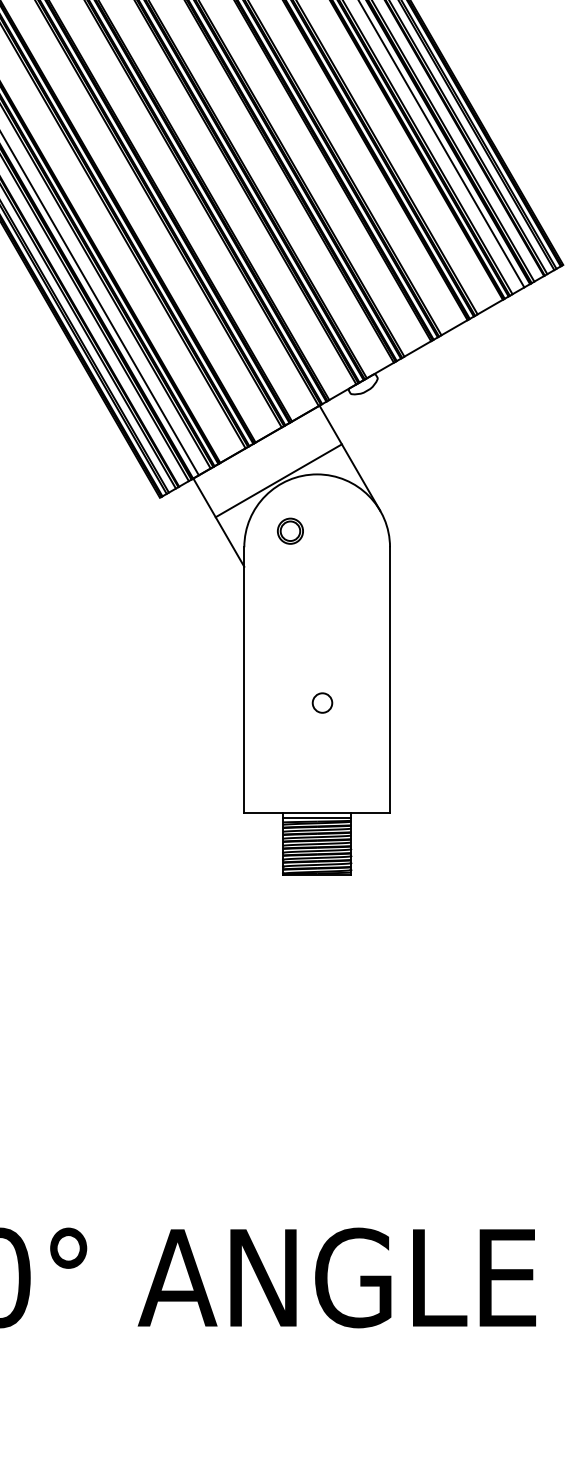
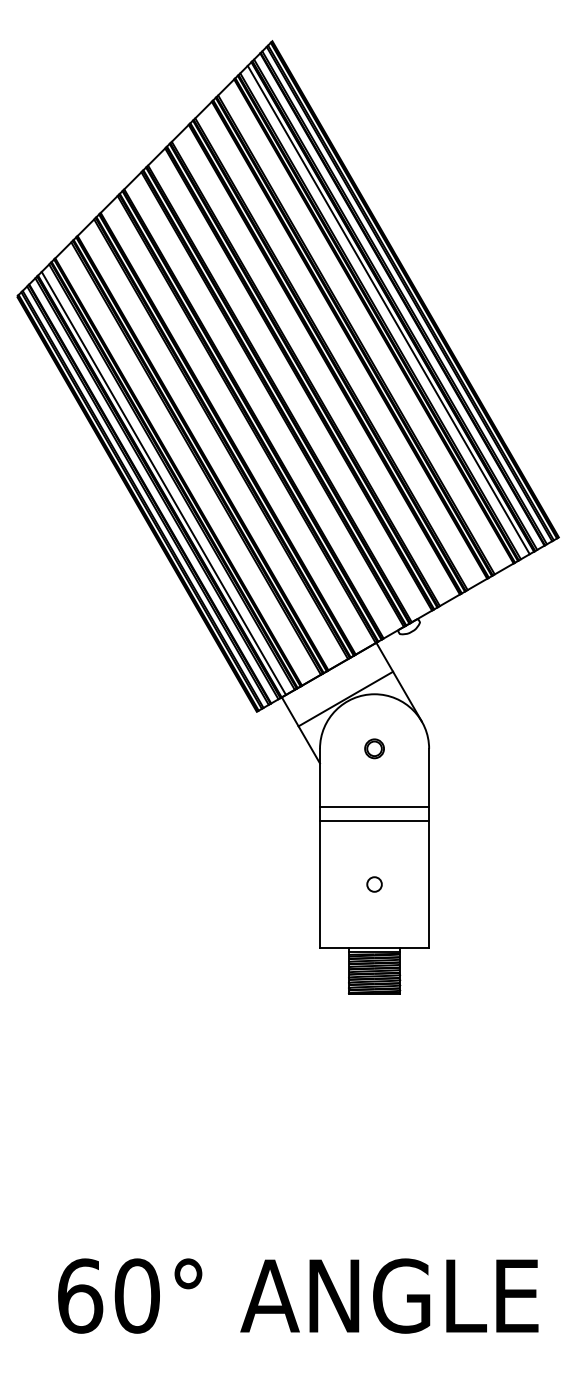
part: (290, 530) -> (374, 748), moved
line: (317, 625) -> (374, 807), added
line: (317, 642) -> (374, 820), added
circle: (322, 703) -> (374, 884), moved

